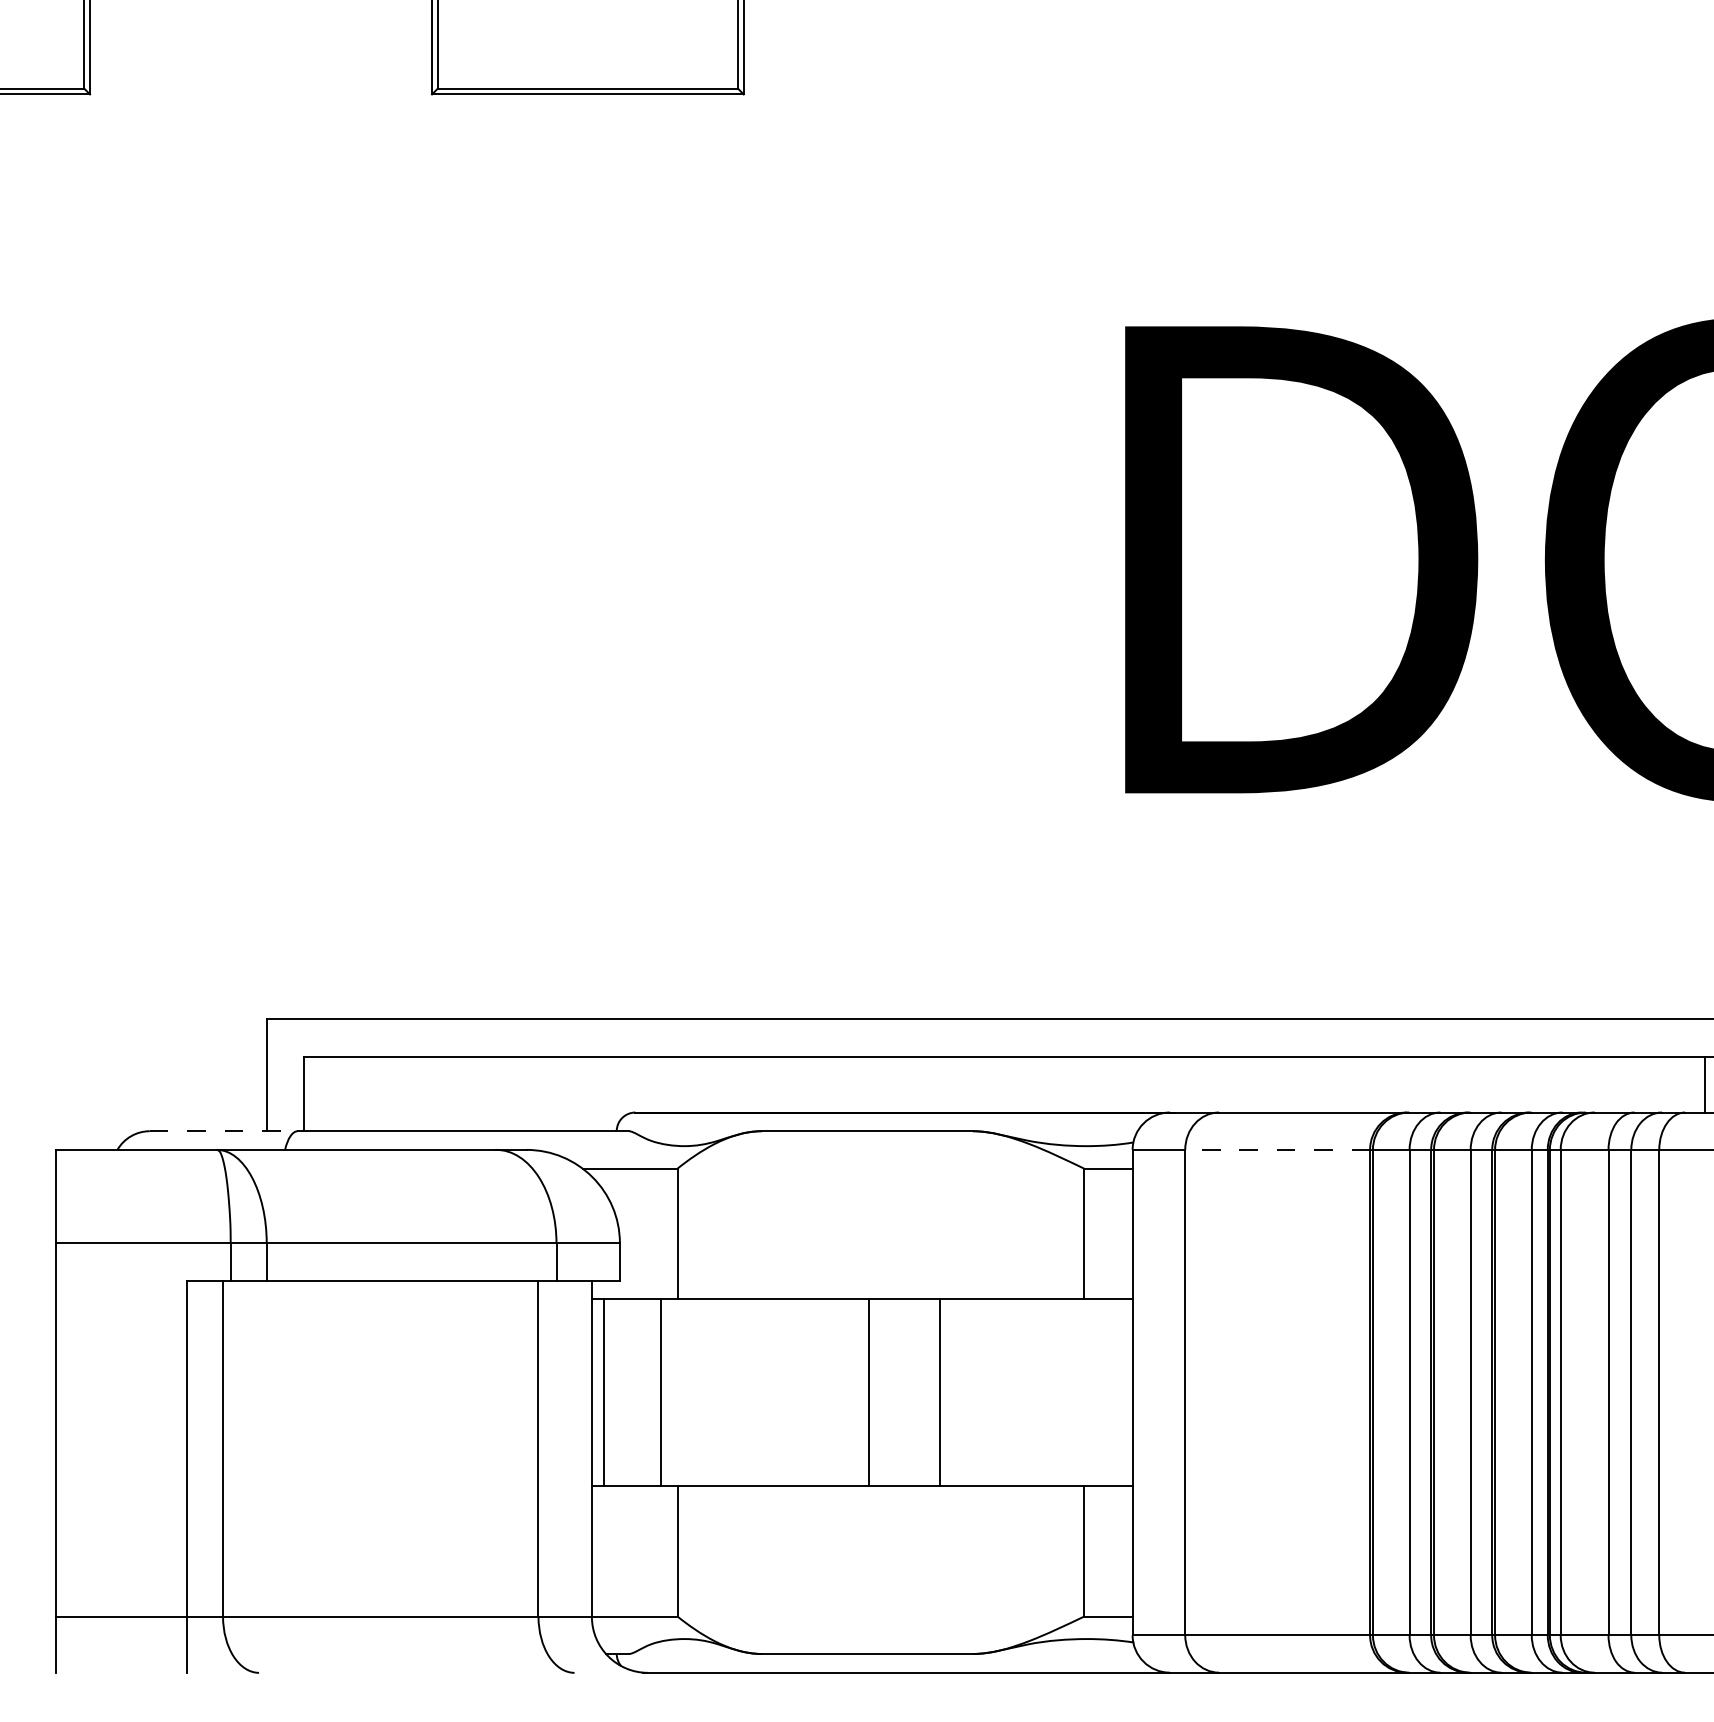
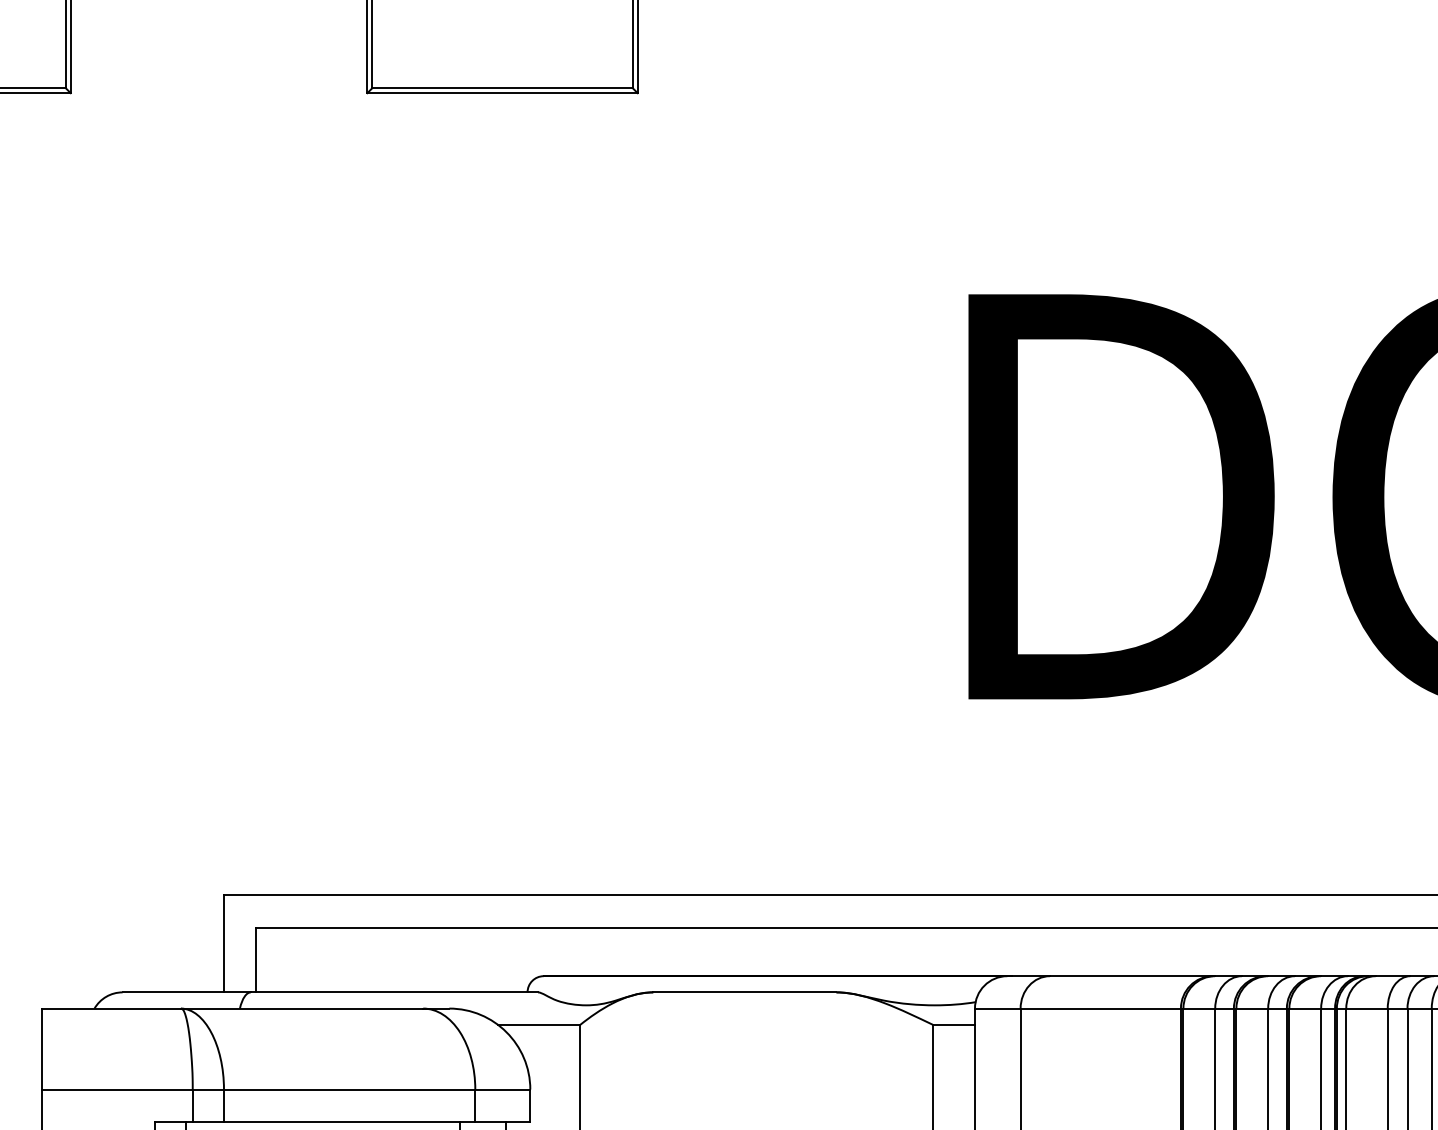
line: (223, 1131) -> (186, 992), dashed -> solid
line: (1277, 1149) -> (1100, 1008), dashed -> solid

